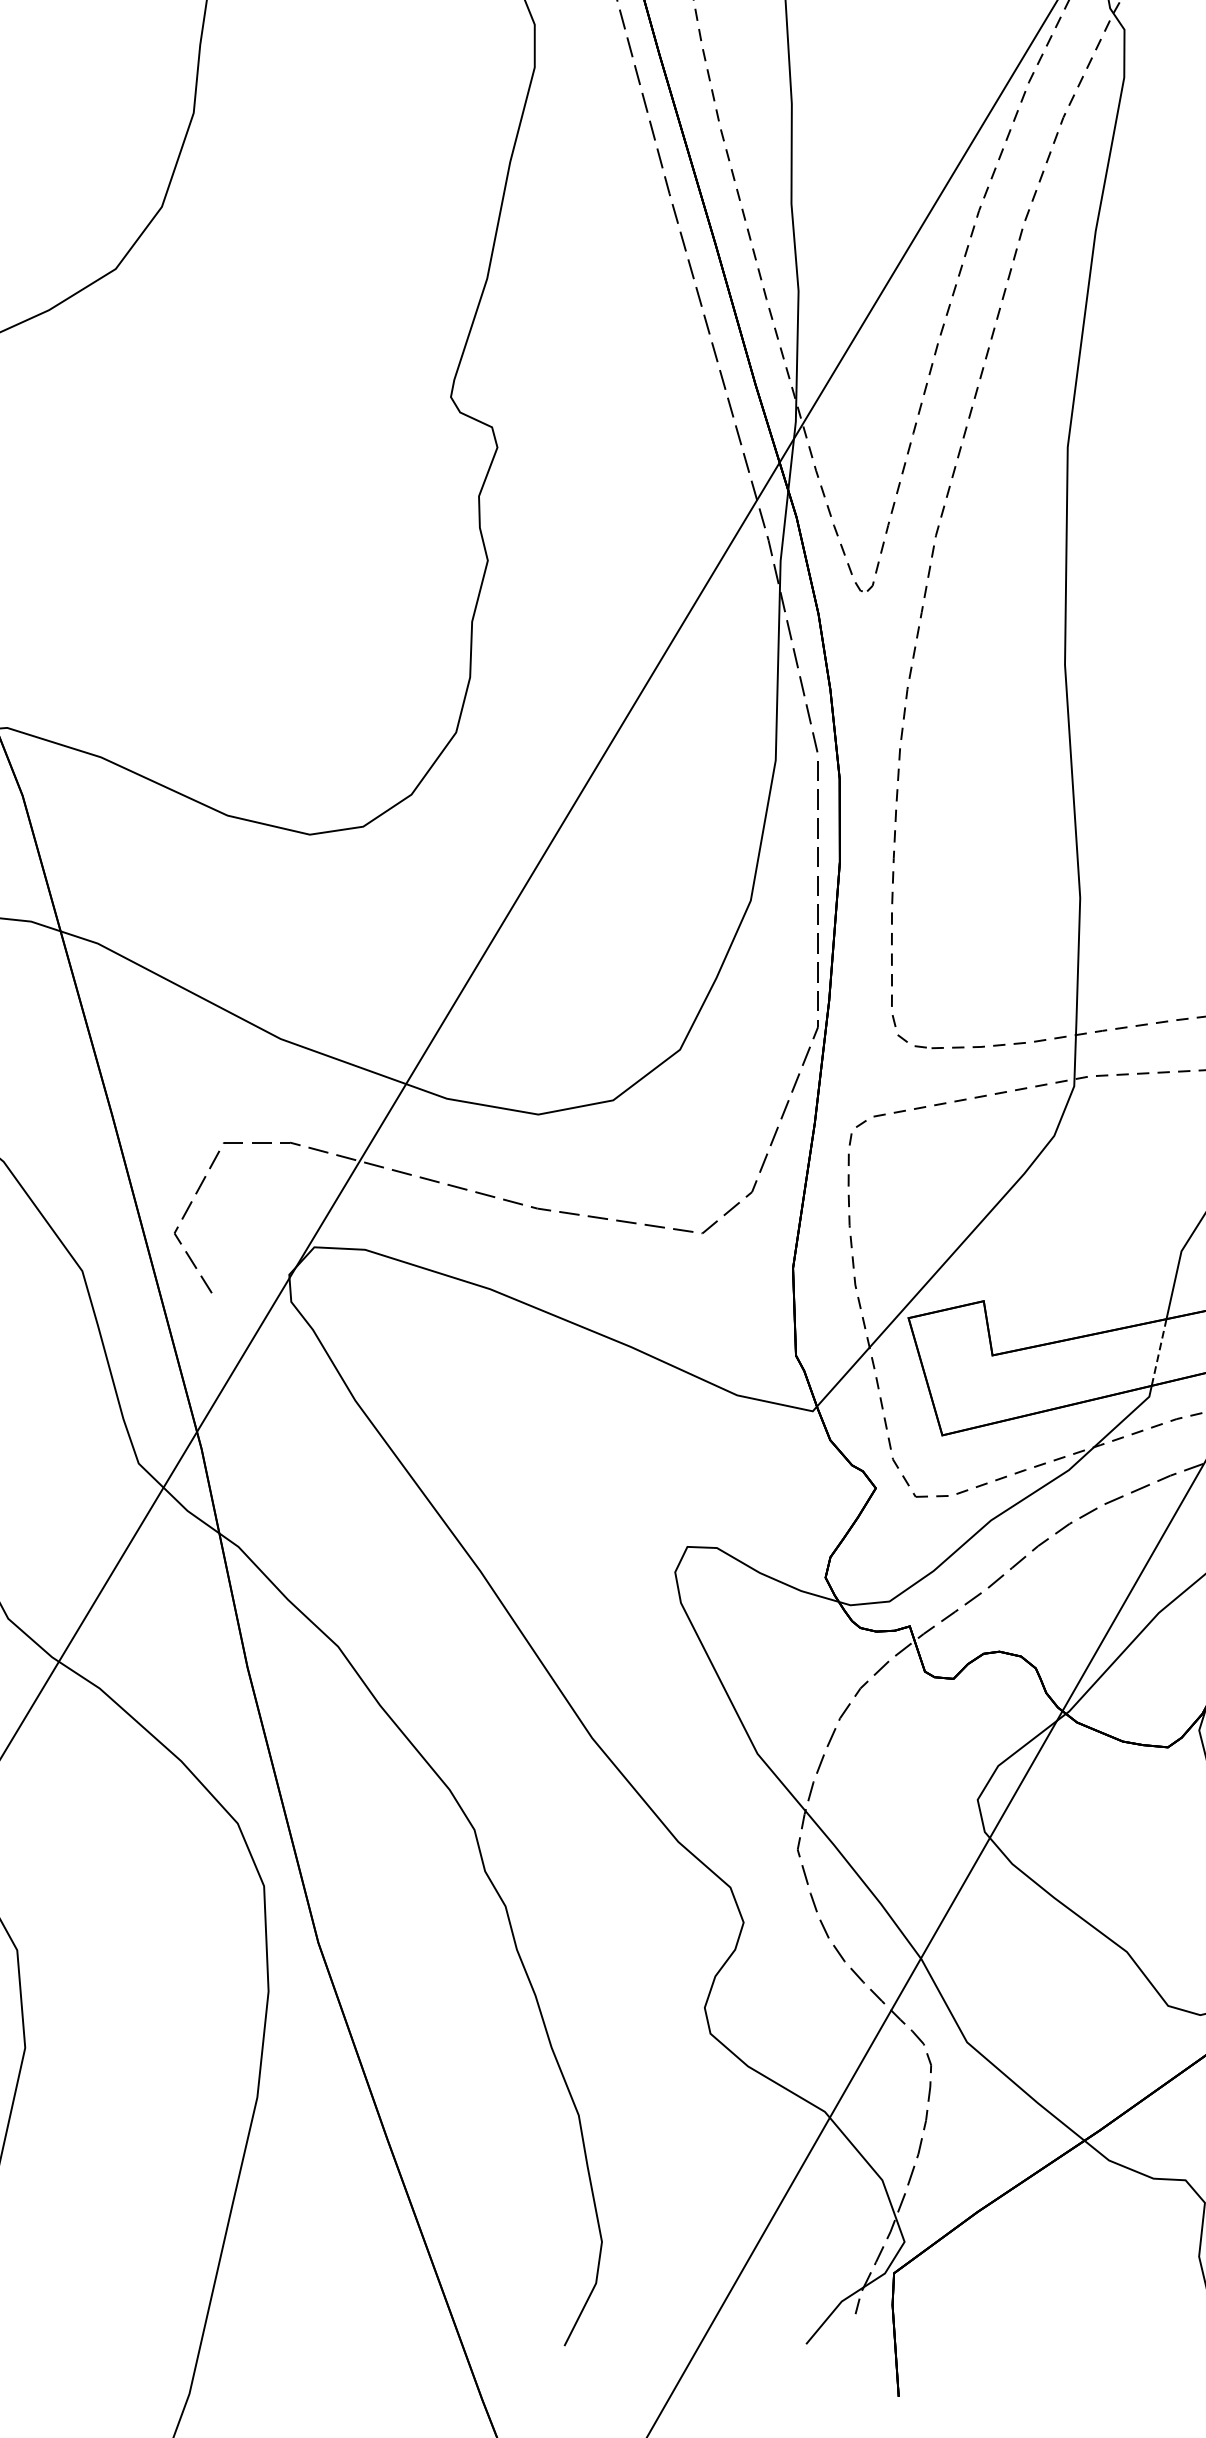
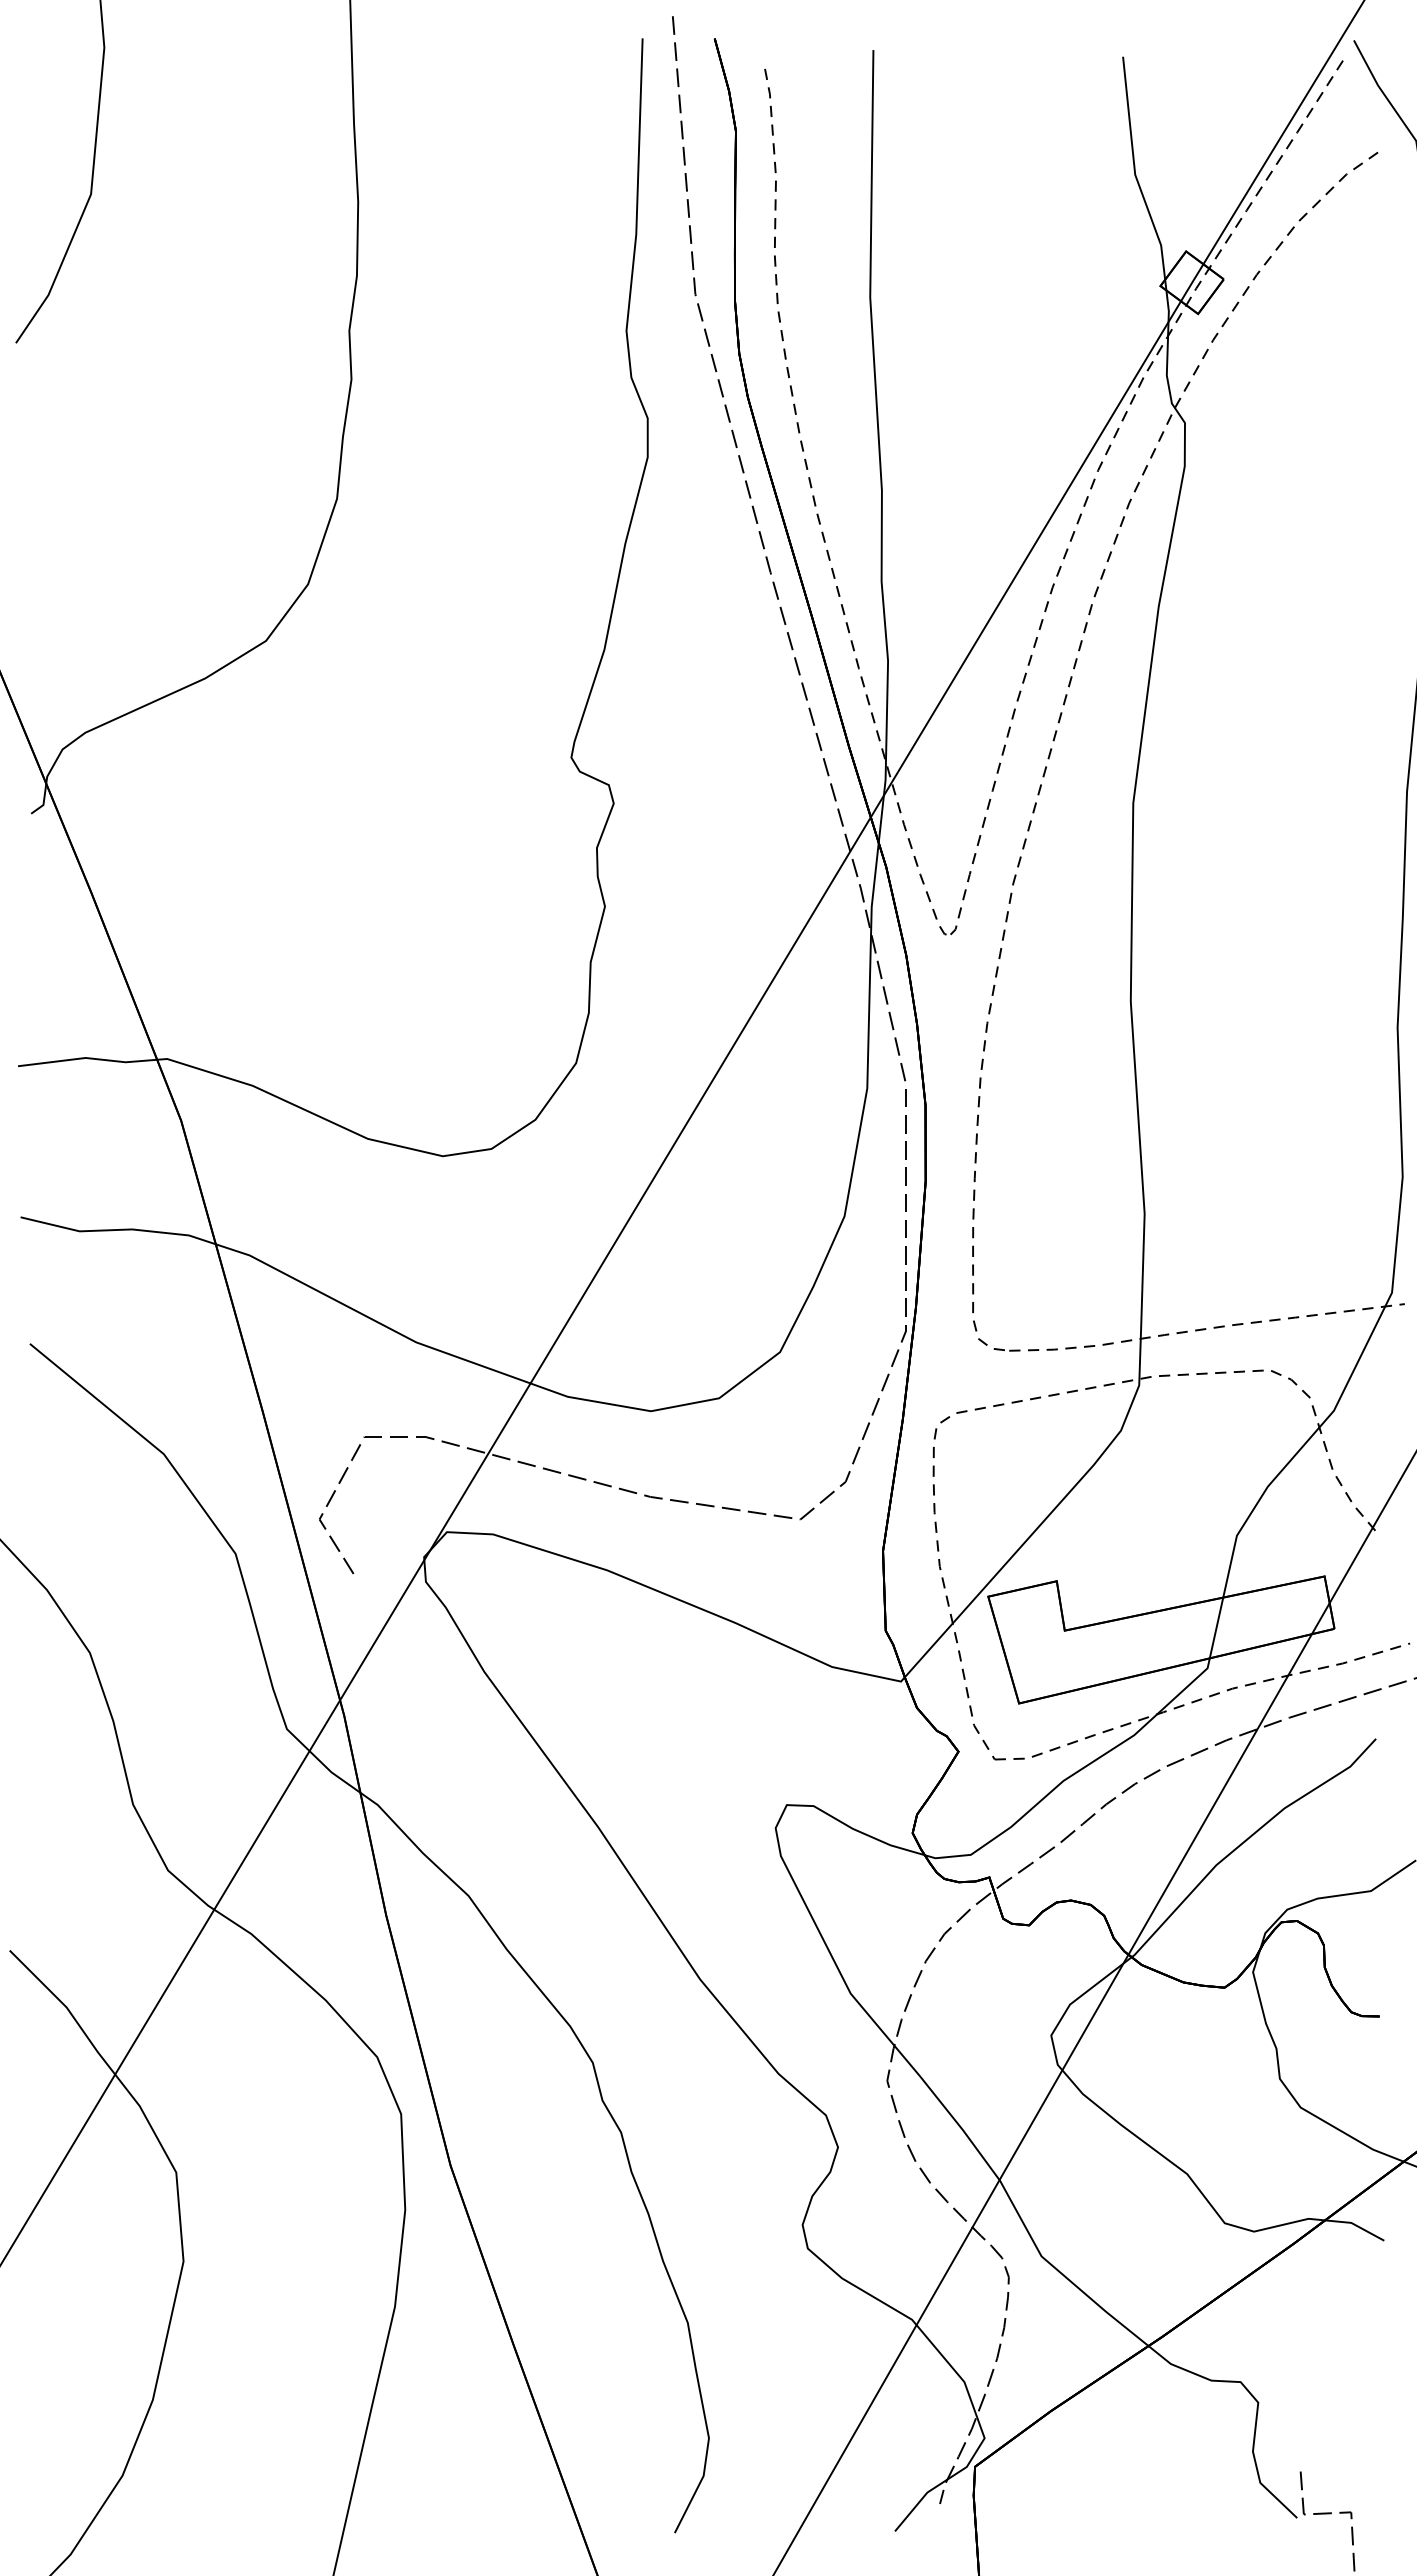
line: (1159, 1353) -> (1216, 1628), dashed -> solid

